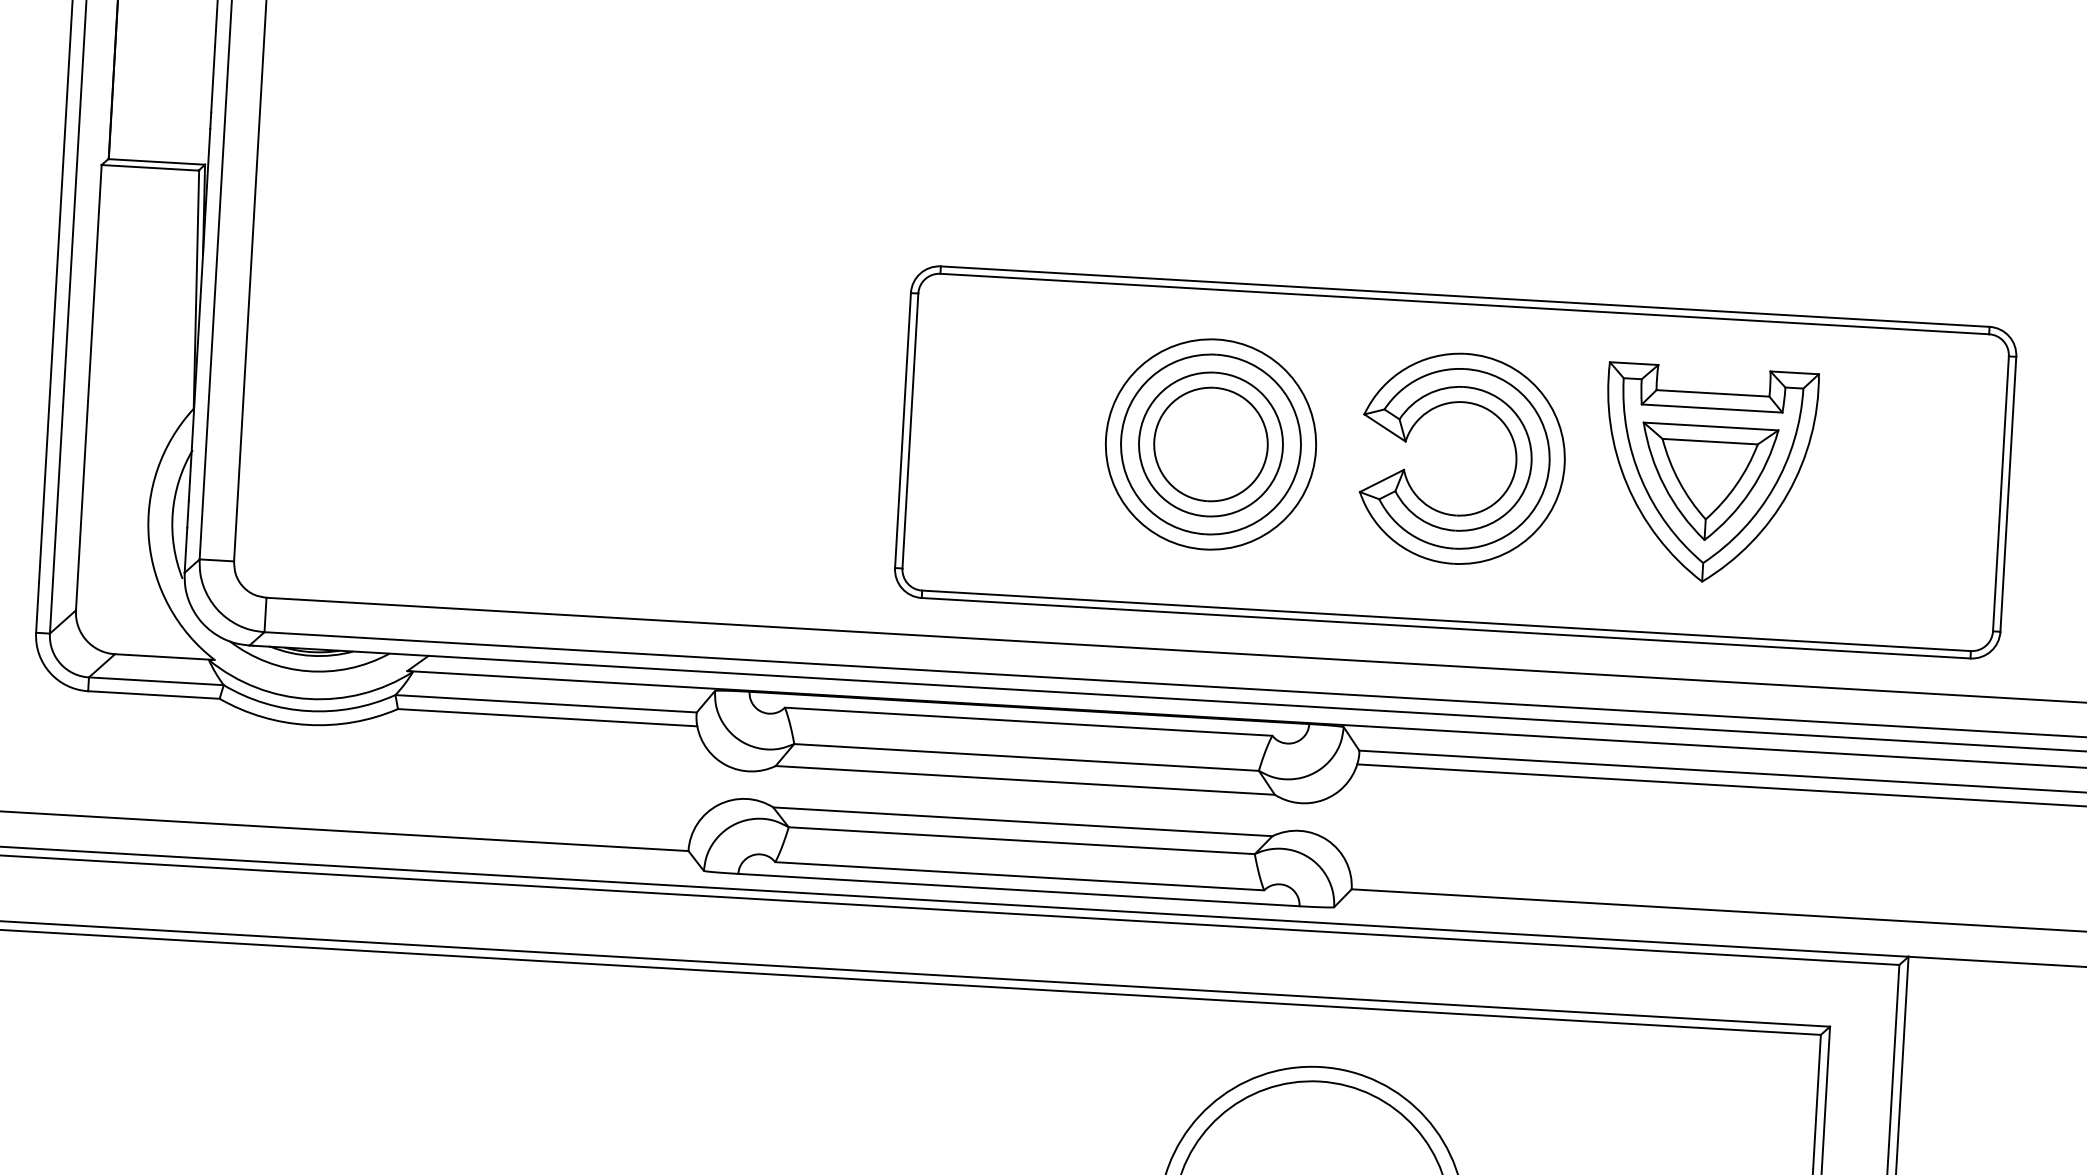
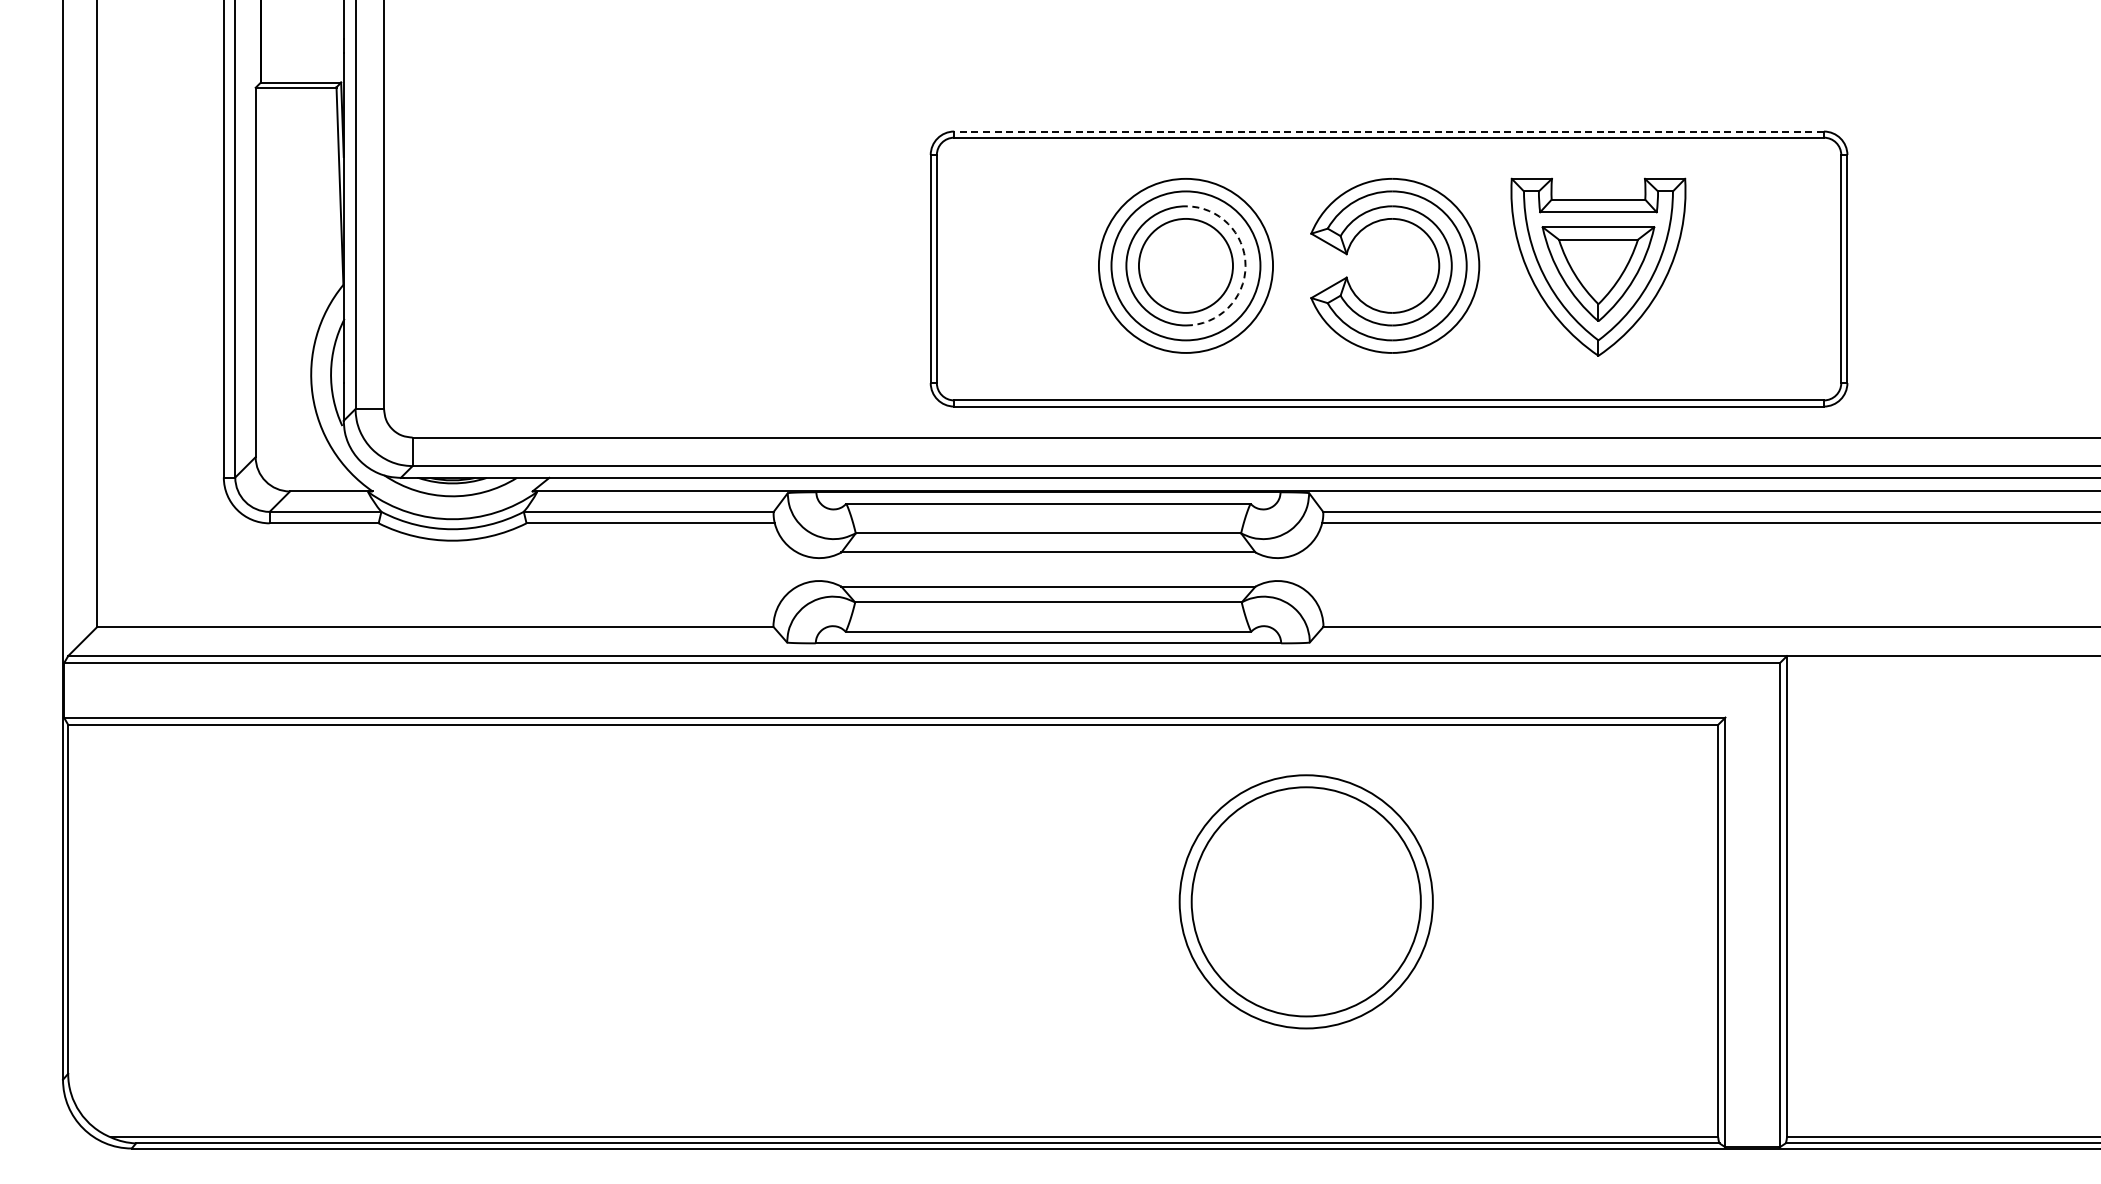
line: (1465, 296) -> (1389, 131), solid -> dashed
arc: (1282, 448) -> (1245, 265), solid -> dashed

